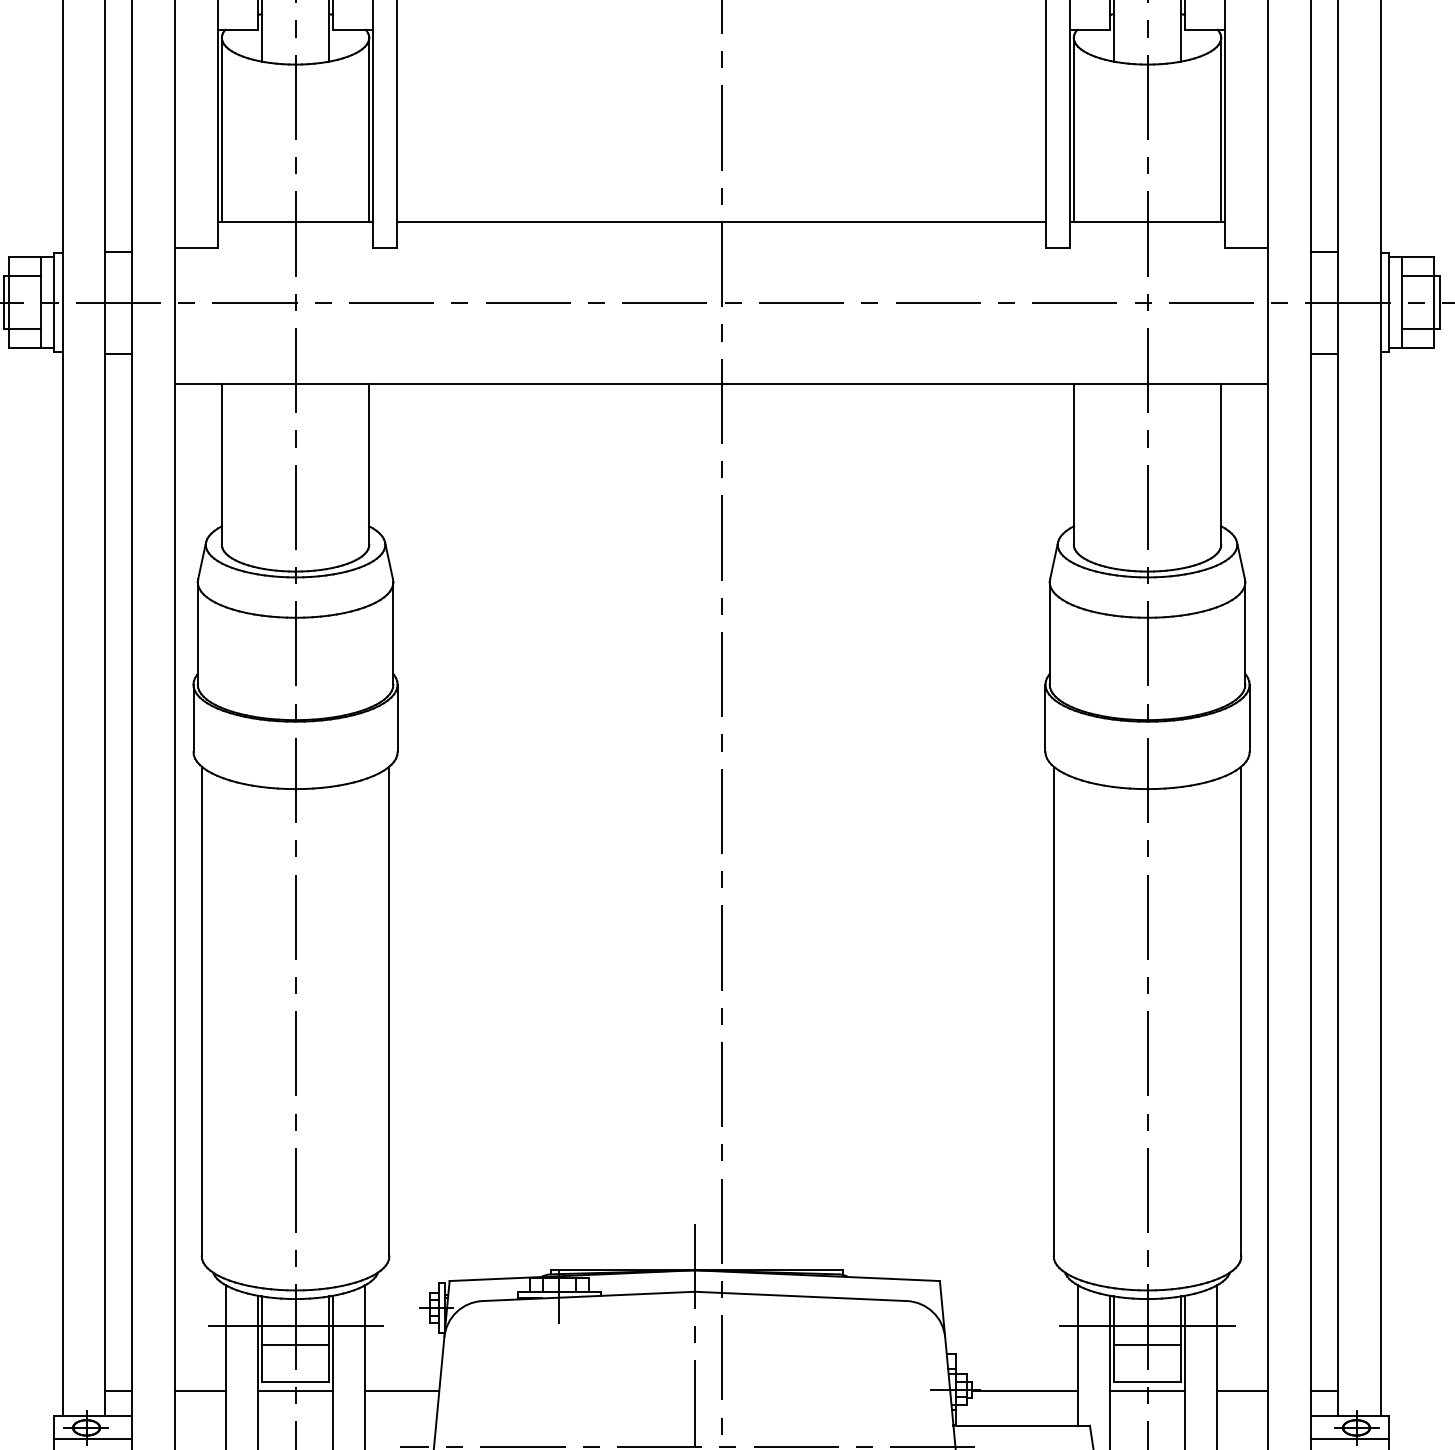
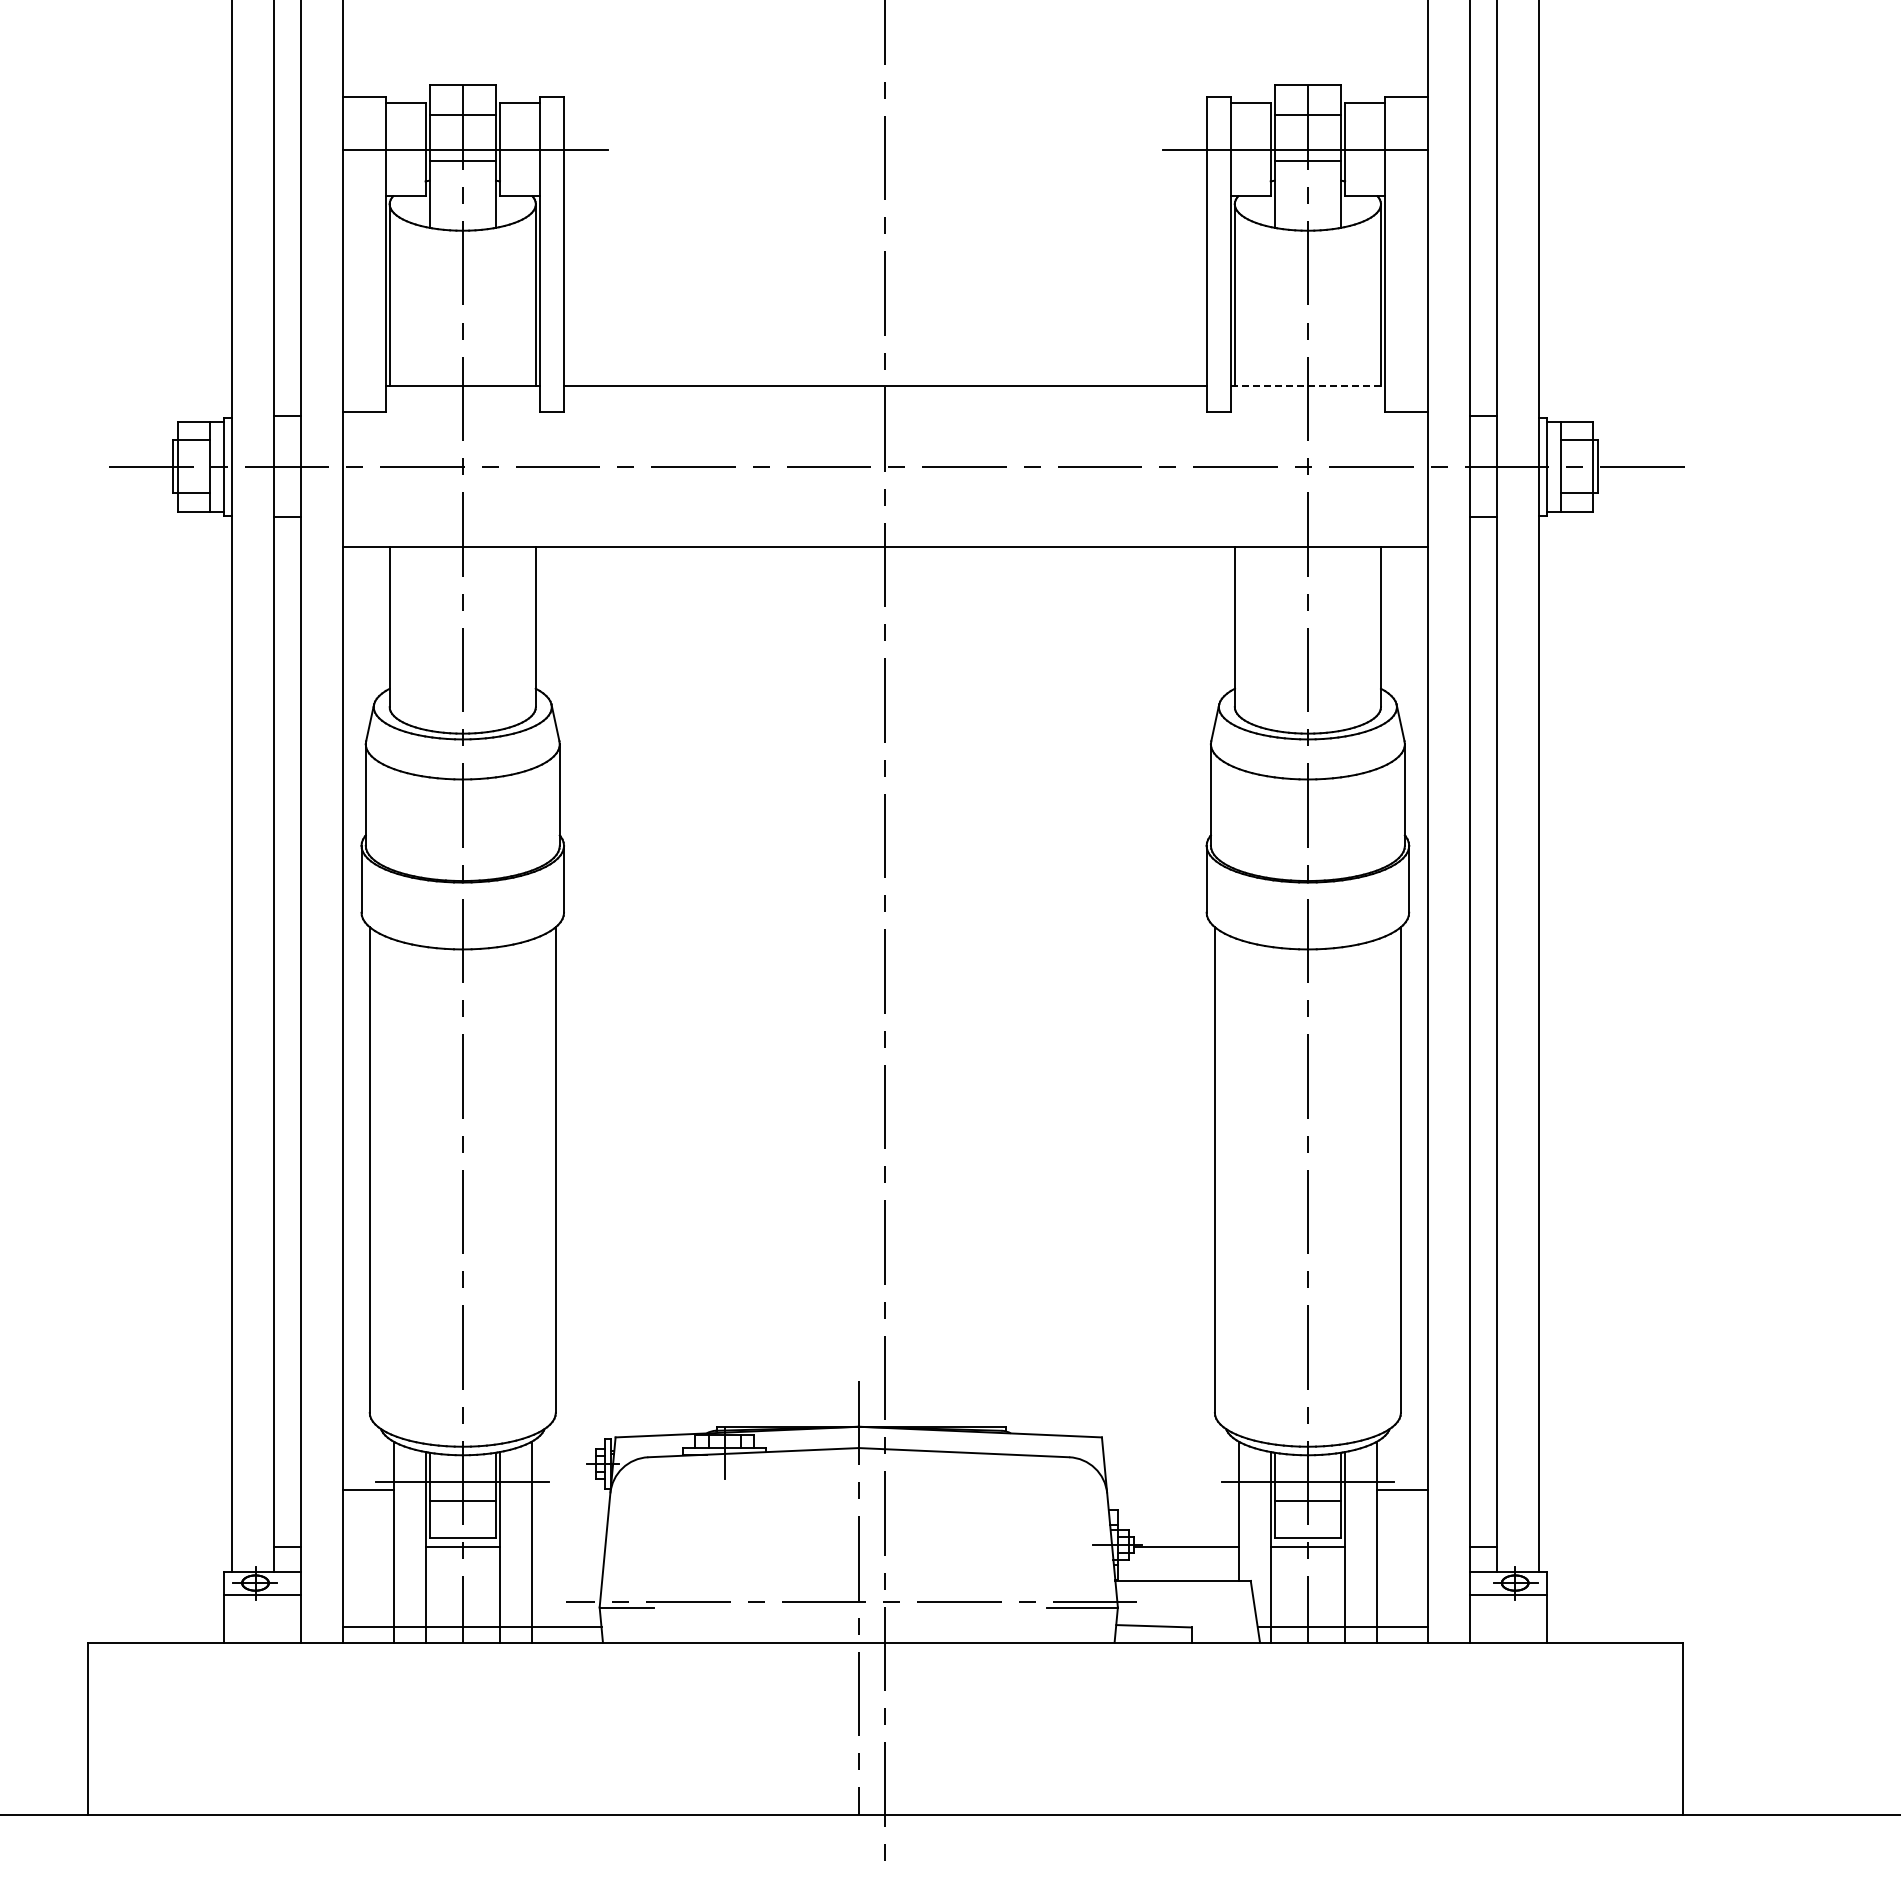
line: (1148, 221) -> (1308, 386), solid -> dashed
line: (200, 1391) -> (368, 1489), moved
line: (402, 1391) -> (568, 1546), removed
line: (1242, 1391) -> (1402, 1489), moved

